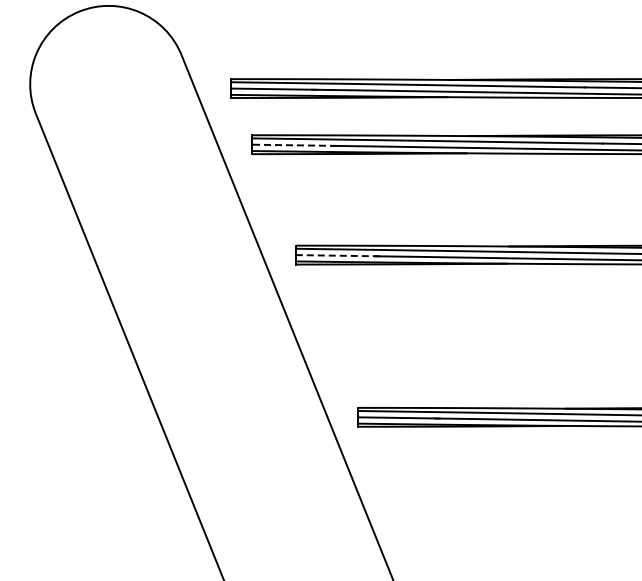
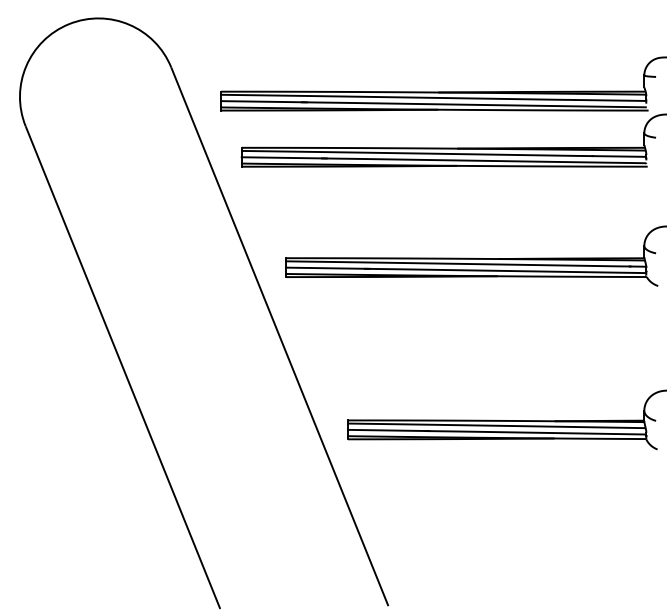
line: (294, 144) -> (284, 157), dashed -> solid
line: (337, 255) -> (327, 268), dashed -> solid

